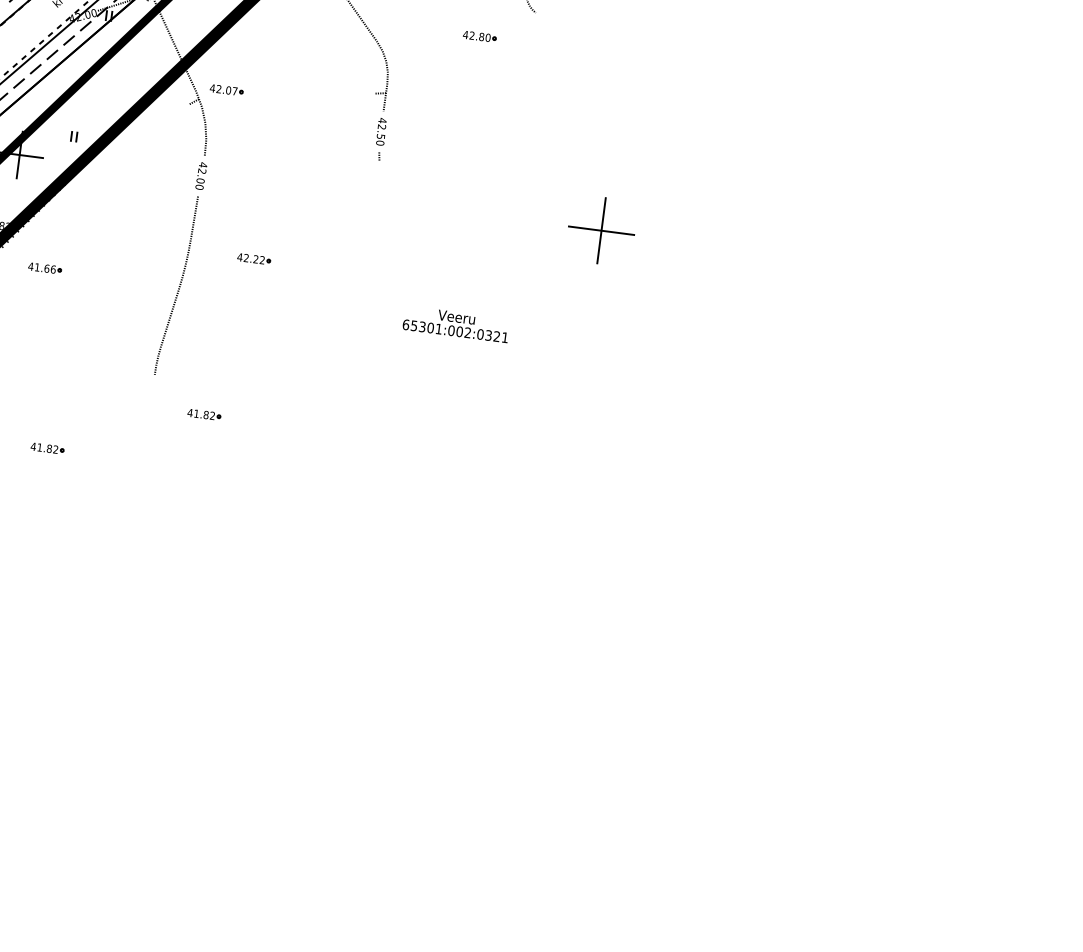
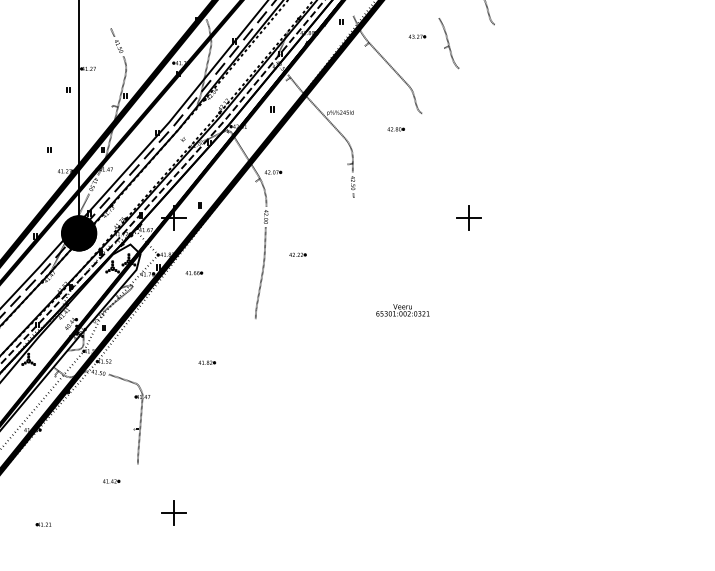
part: (600, 229) -> (468, 217), size x0.71
text: (455, 324) -> (402, 310), moved
part: (205, 414) -> (283, 335), removed

